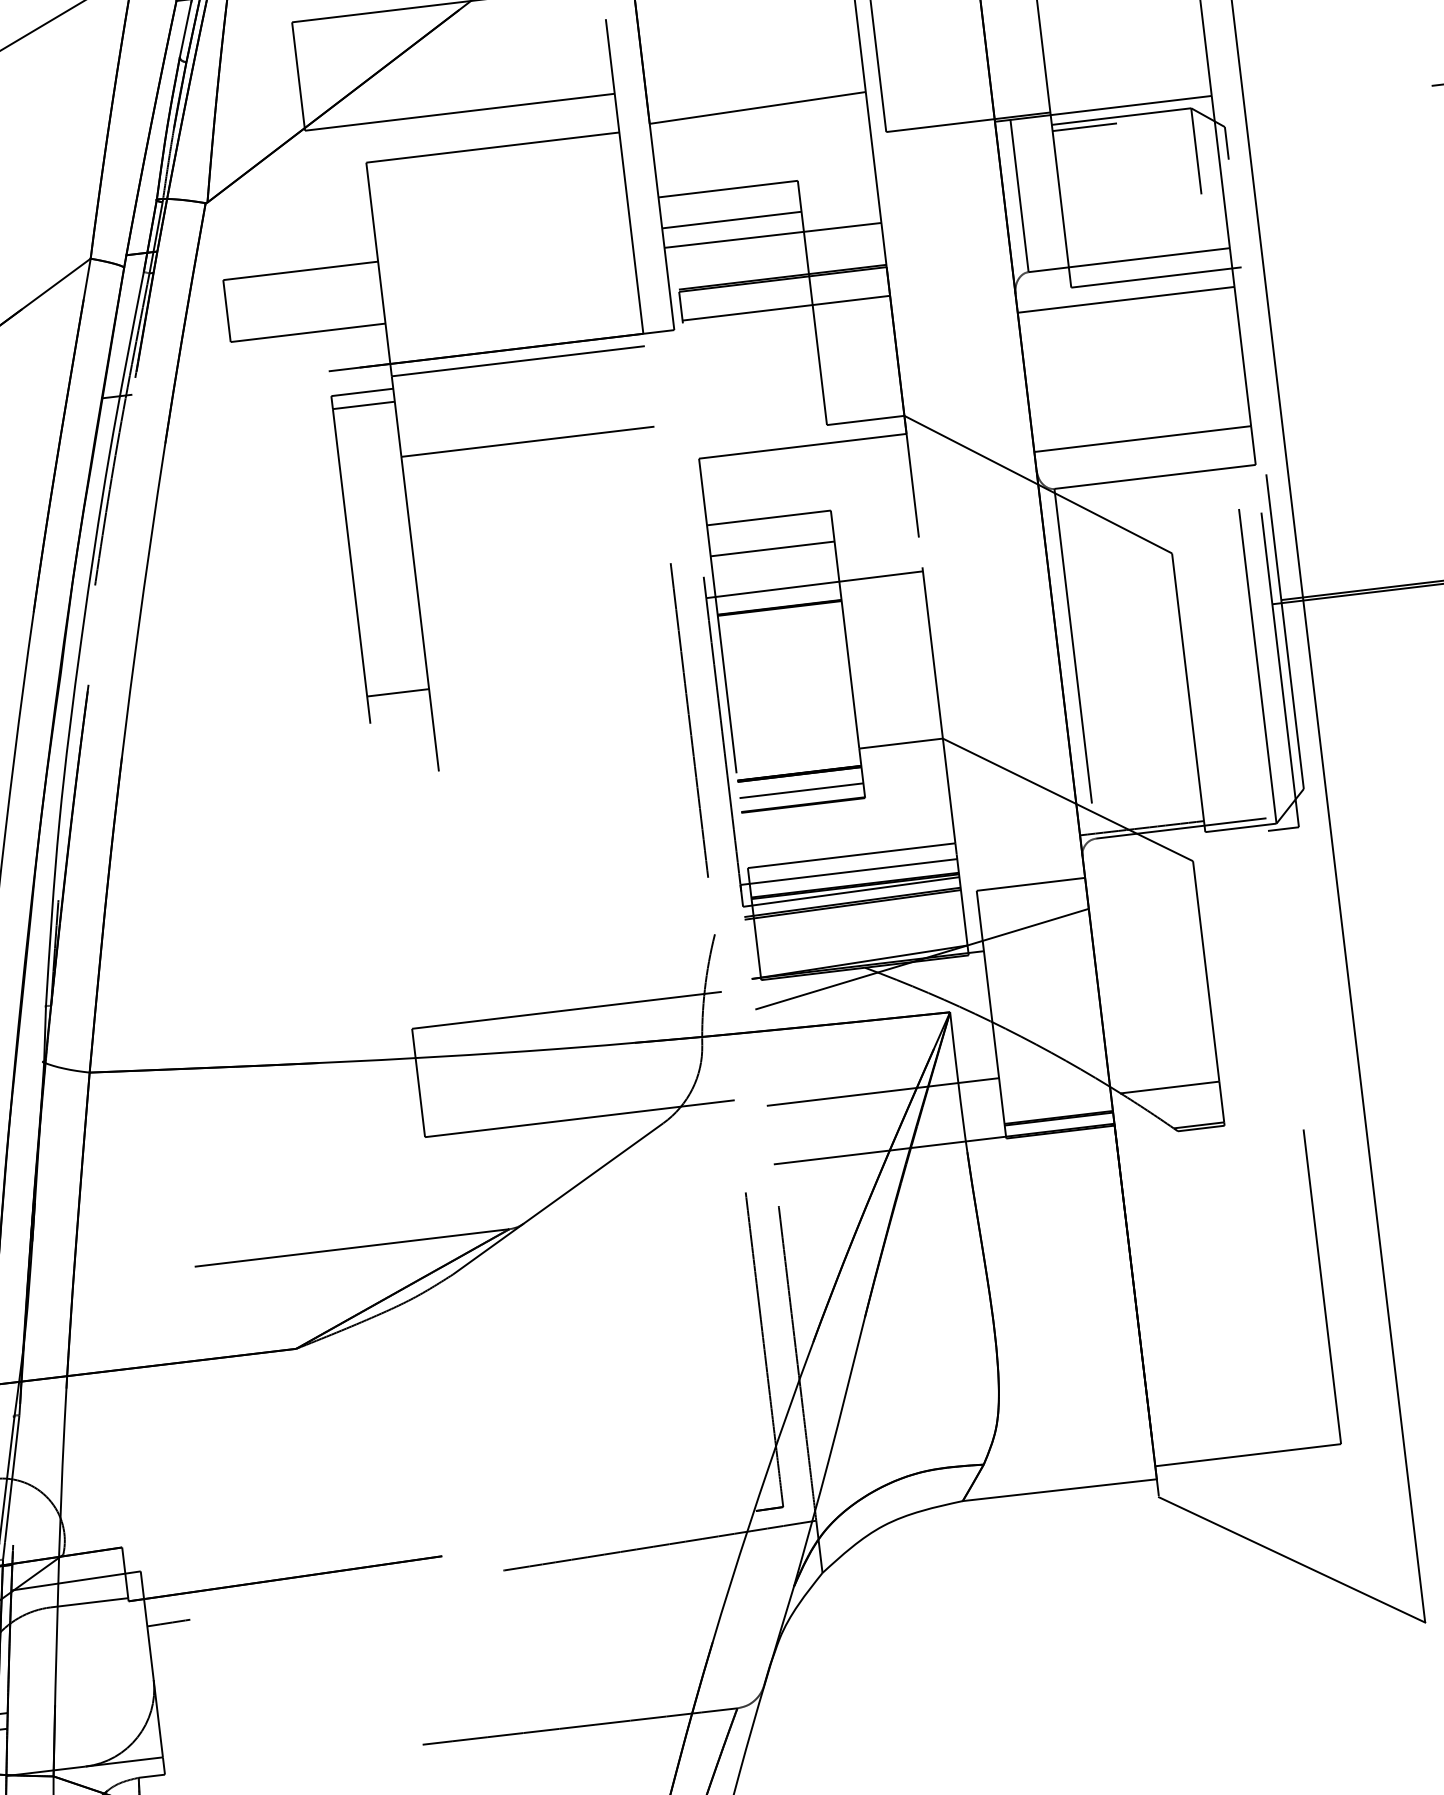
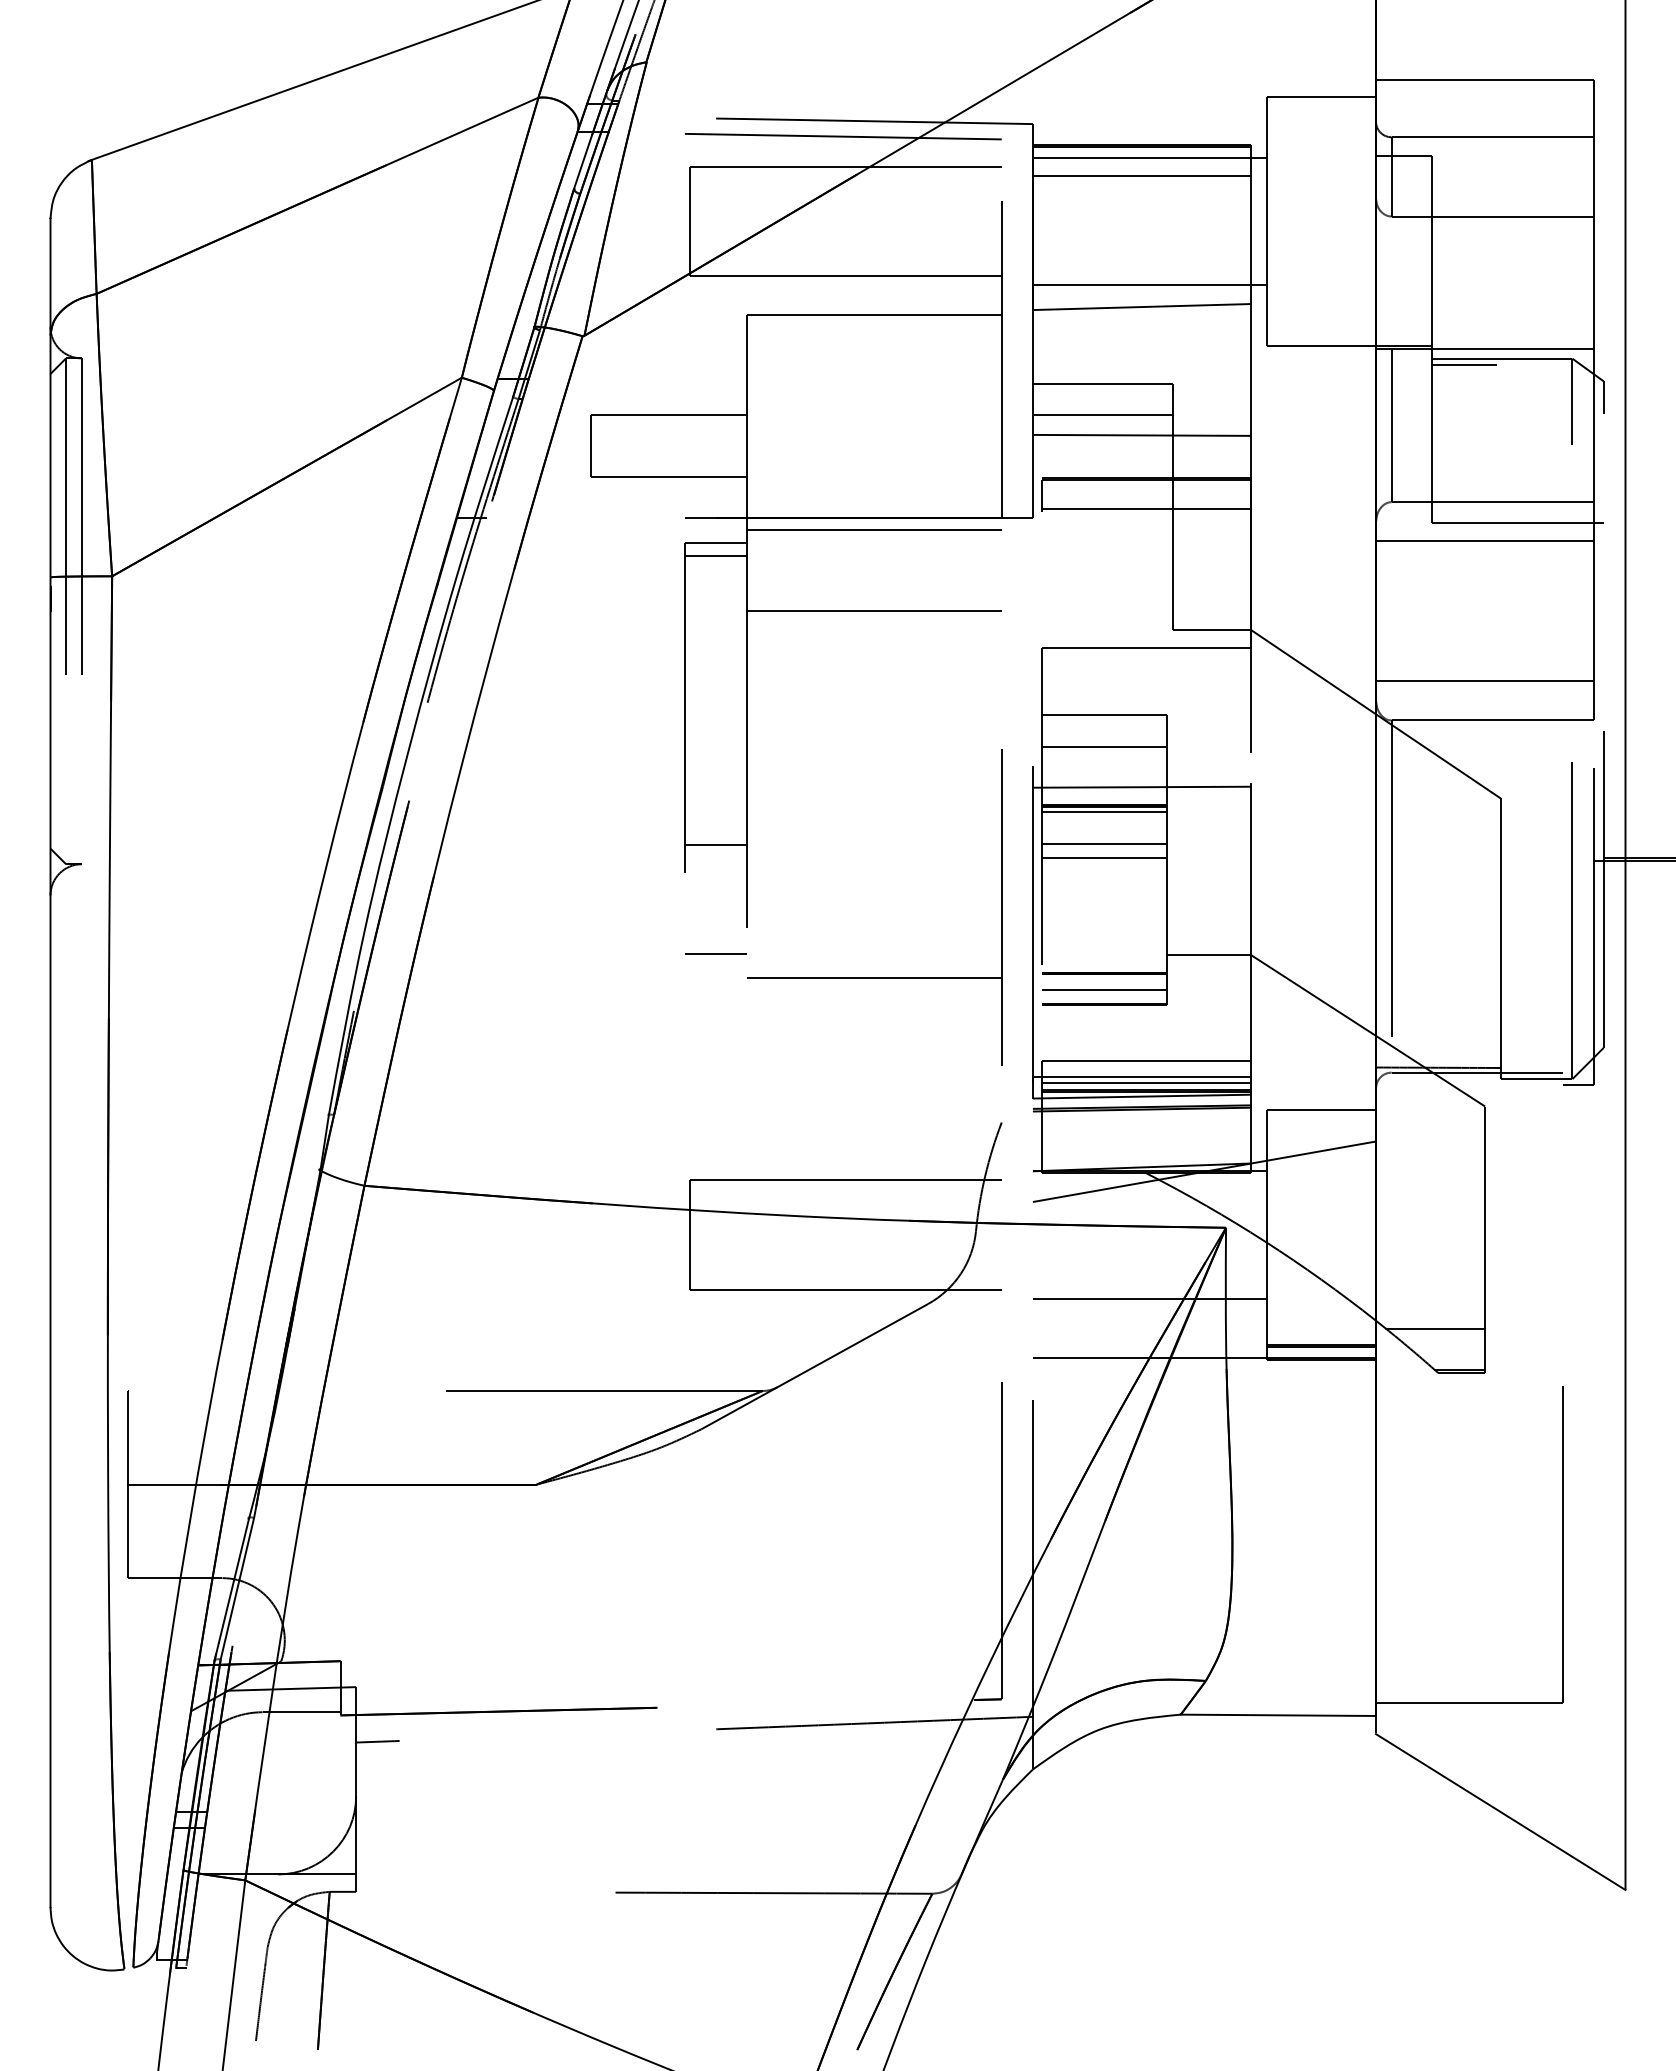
line: (762, 85) -> (1149, 285), added
line: (780, 614) -> (1104, 812), added
line: (784, 646) -> (1104, 844), added
line: (785, 658) -> (1104, 857), added
line: (410, 800) -> (715, 953), added
line: (570, 805) -> (873, 977), added
line: (853, 877) -> (1146, 1082), added

